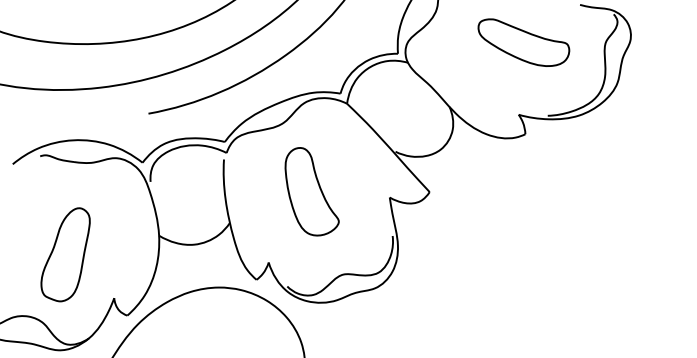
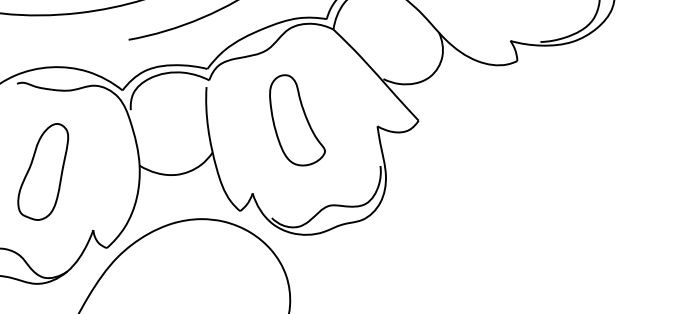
part: (65, 254) -> (43, 171), moved

